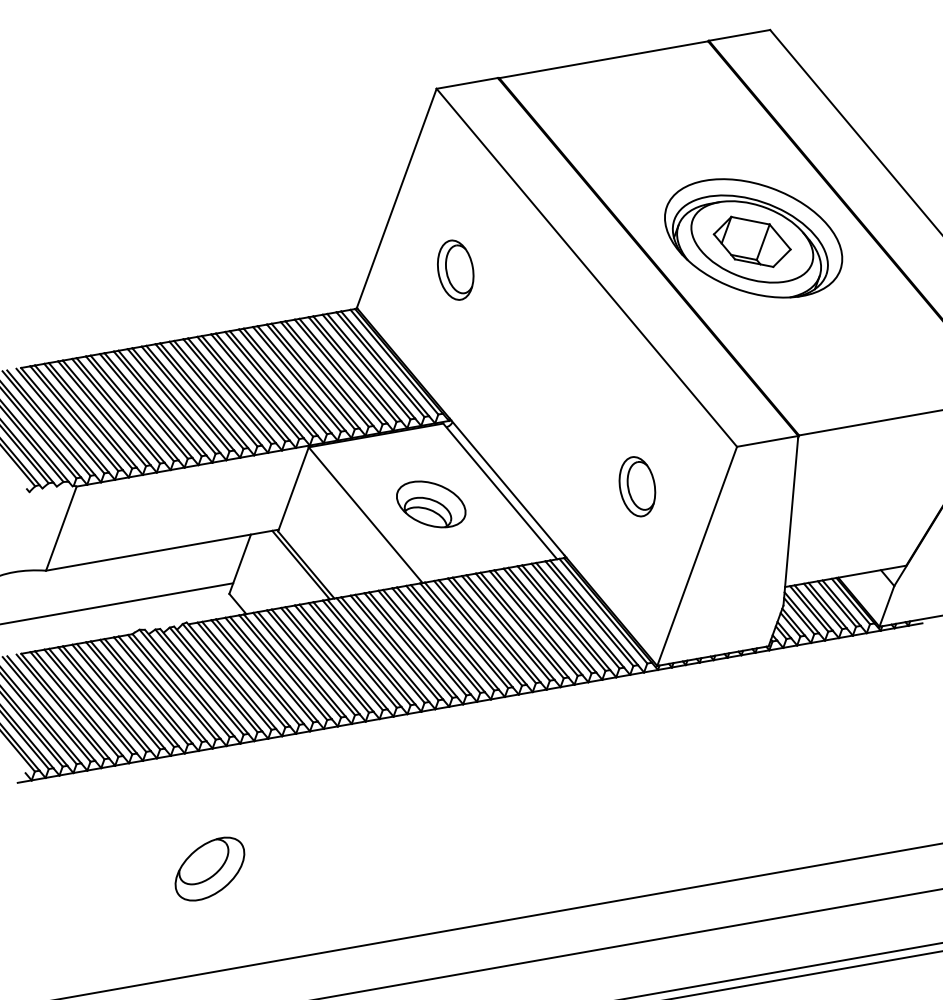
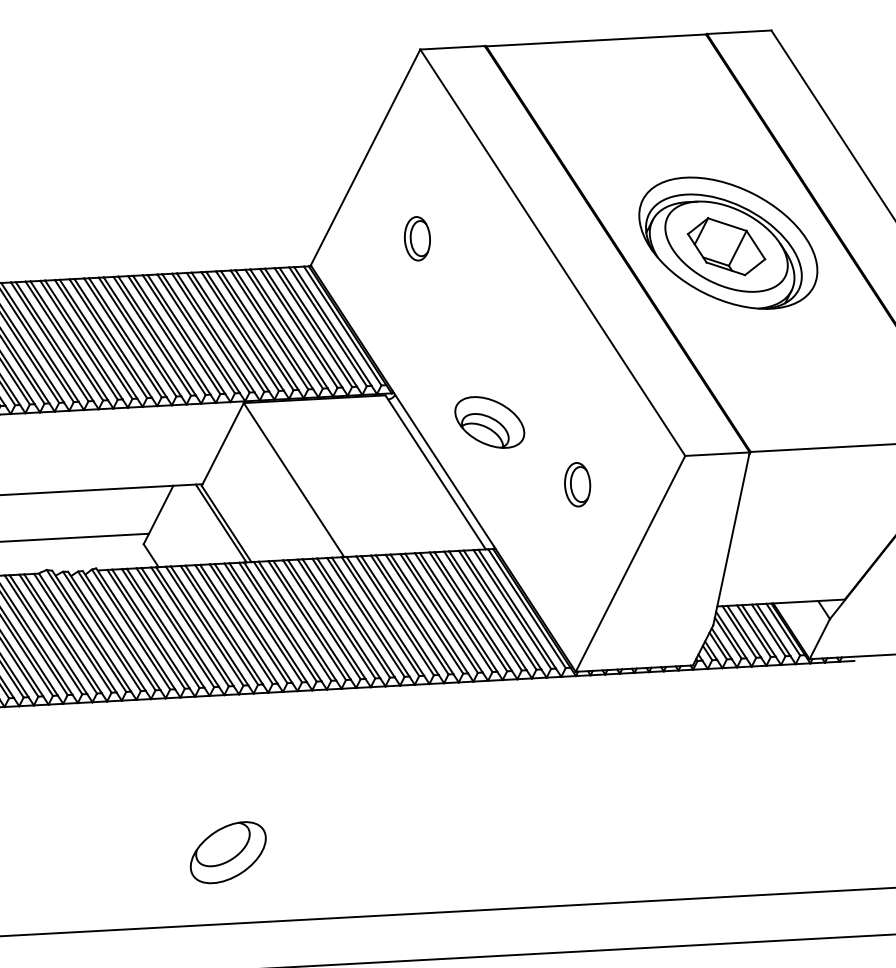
part: (455, 269) -> (417, 238), size x0.7
part: (637, 486) -> (577, 484), size x0.7
part: (431, 504) -> (490, 422), moved
part: (209, 868) -> (227, 852), moved

